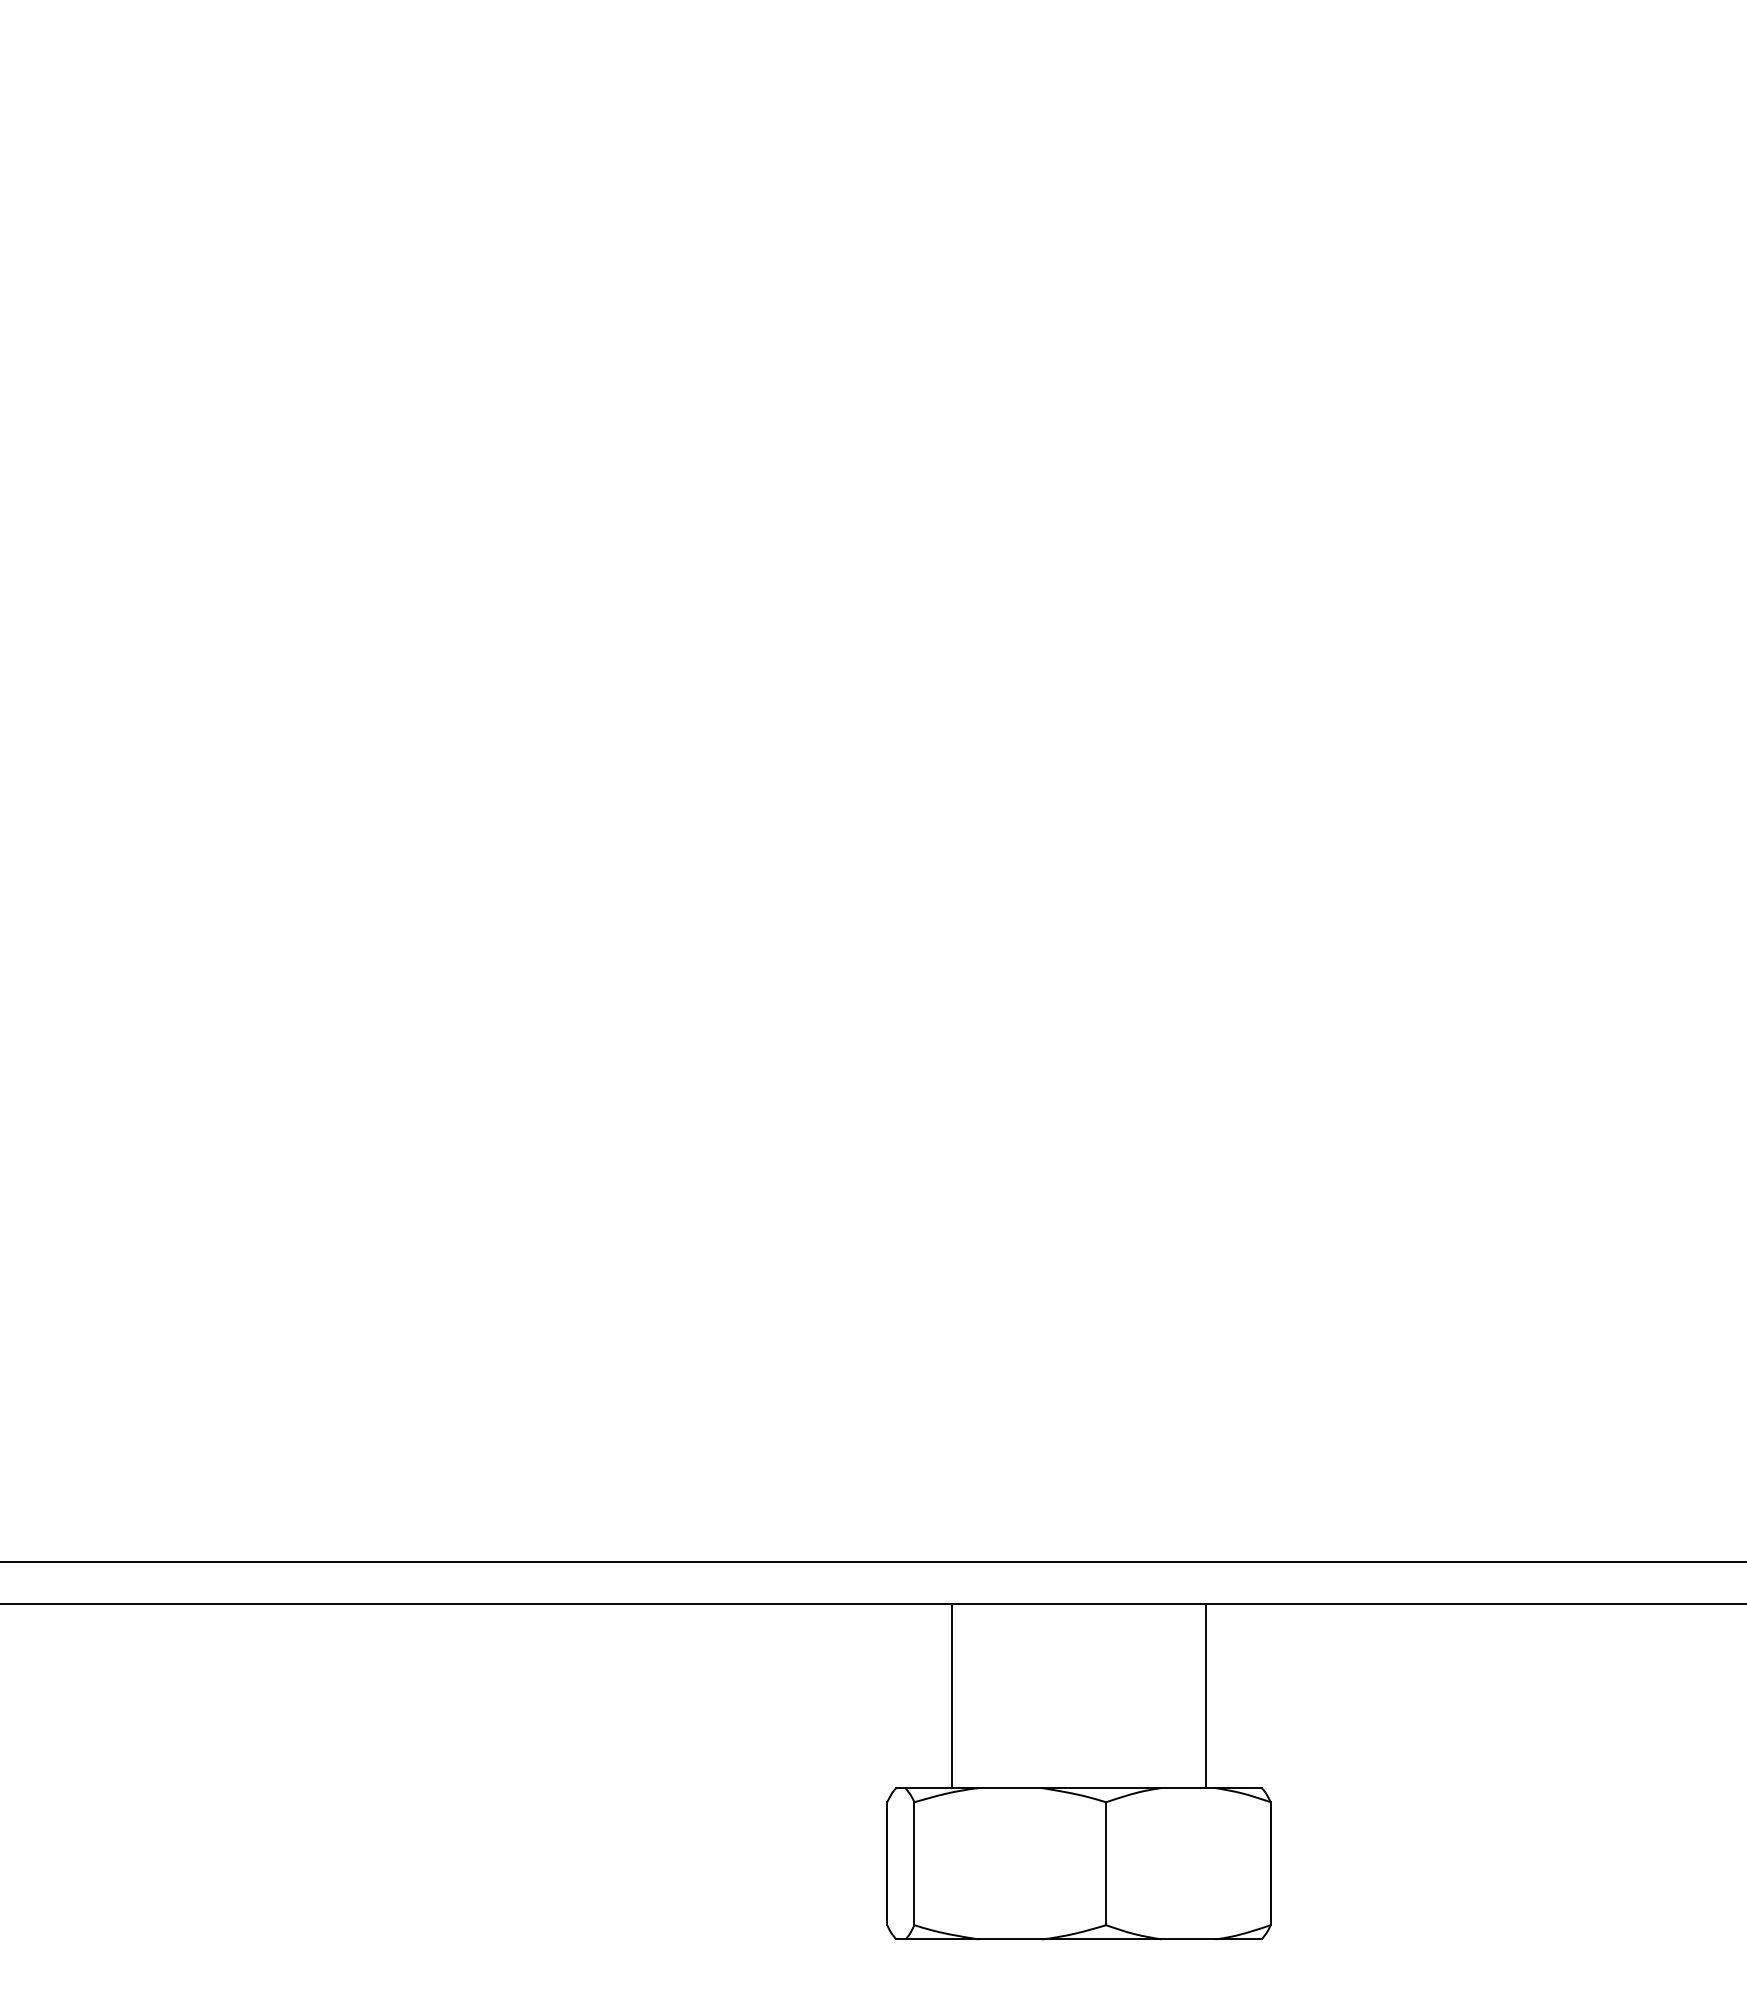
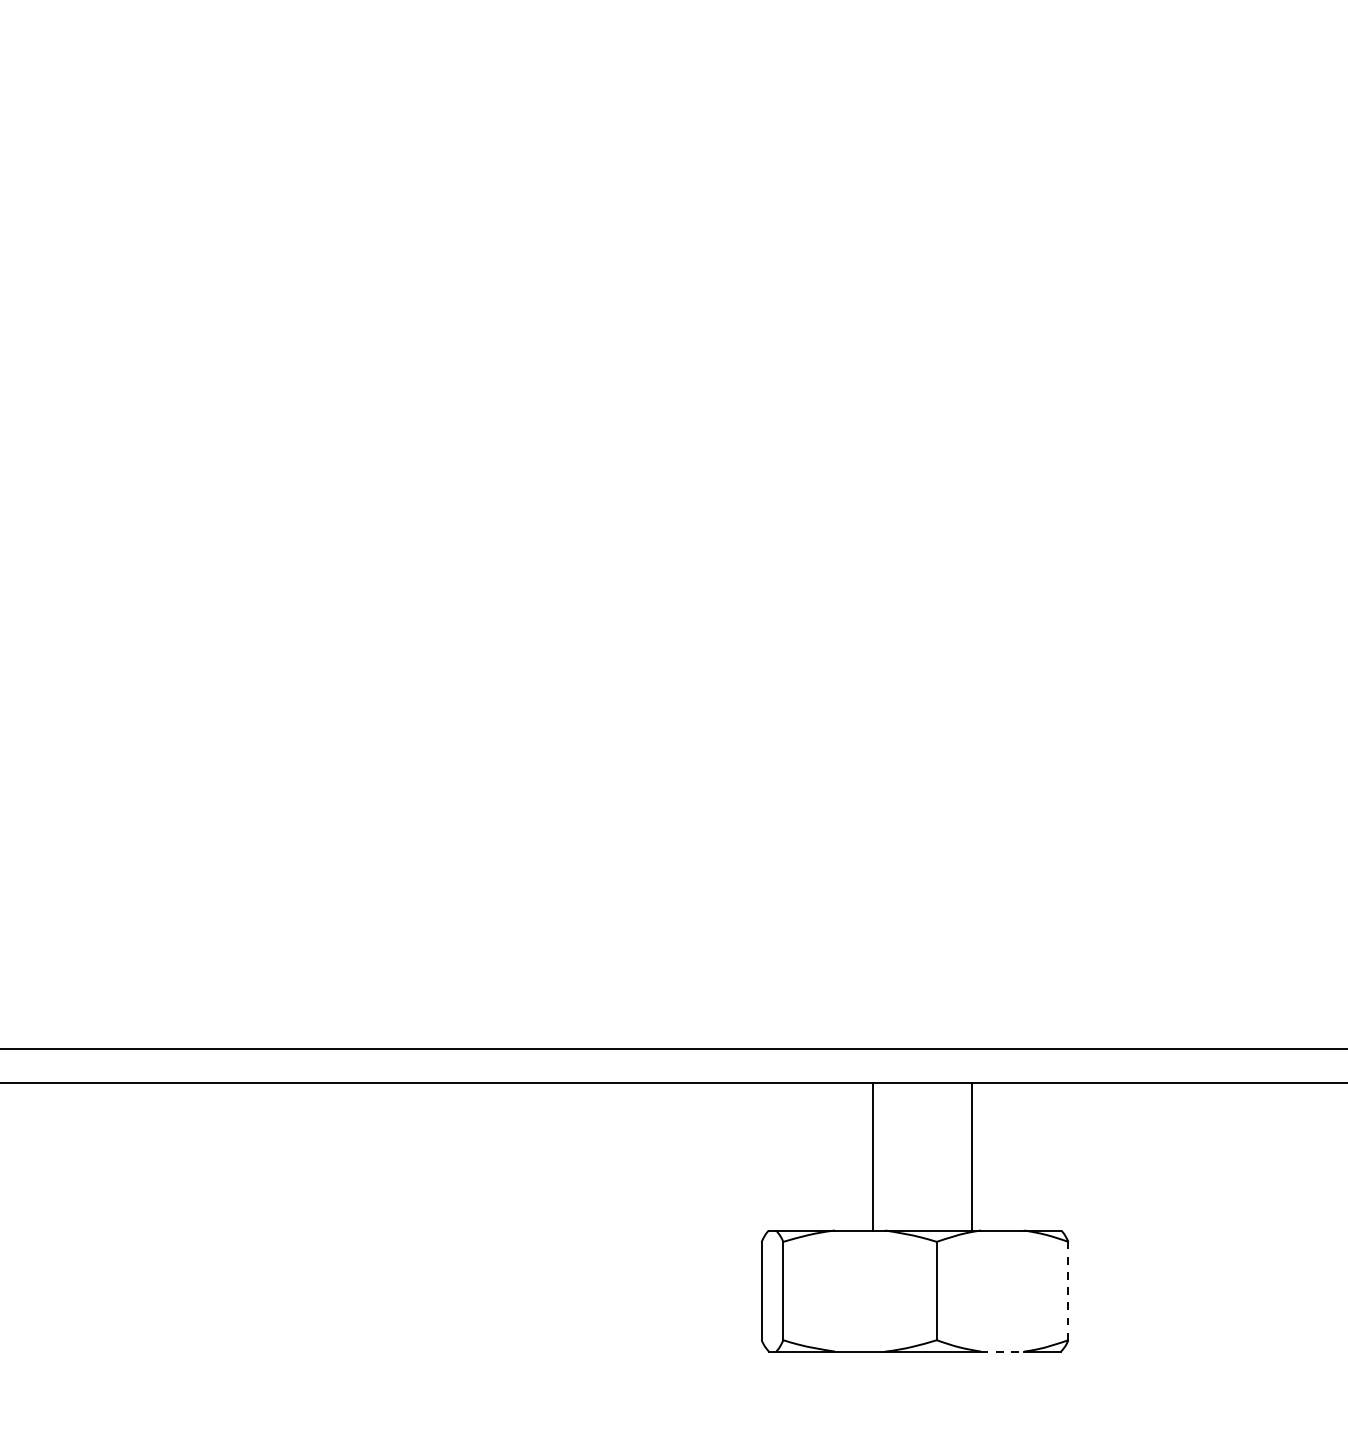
line: (951, 1696) -> (873, 1157), moved
line: (1206, 1696) -> (972, 1157), moved
line: (1270, 1864) -> (1068, 1291), solid -> dashed
line: (1188, 1939) -> (1002, 1351), solid -> dashed

